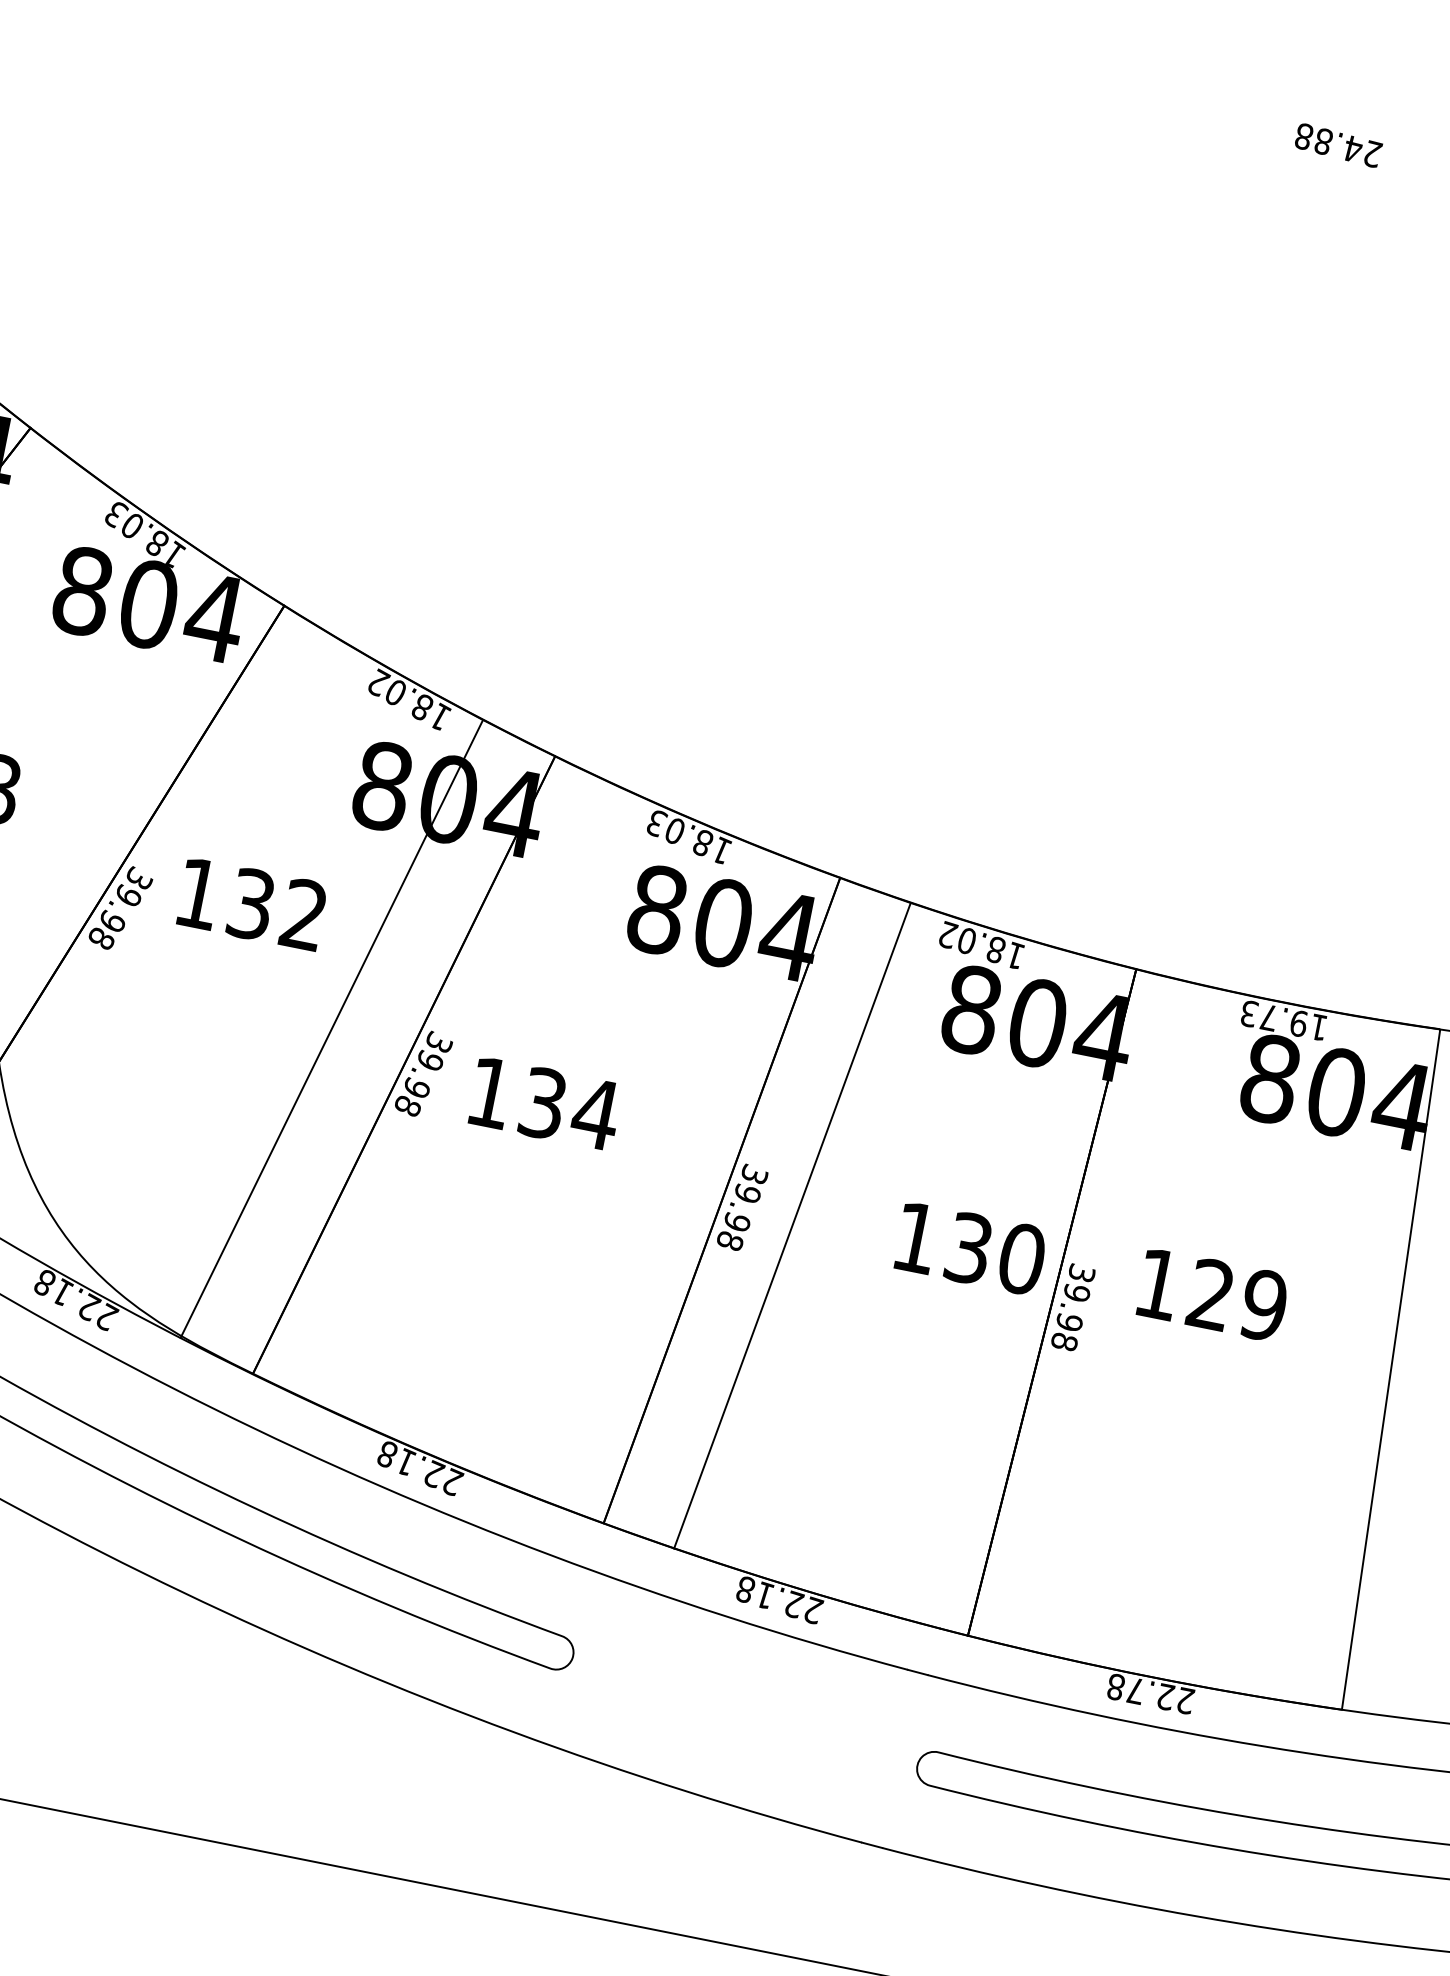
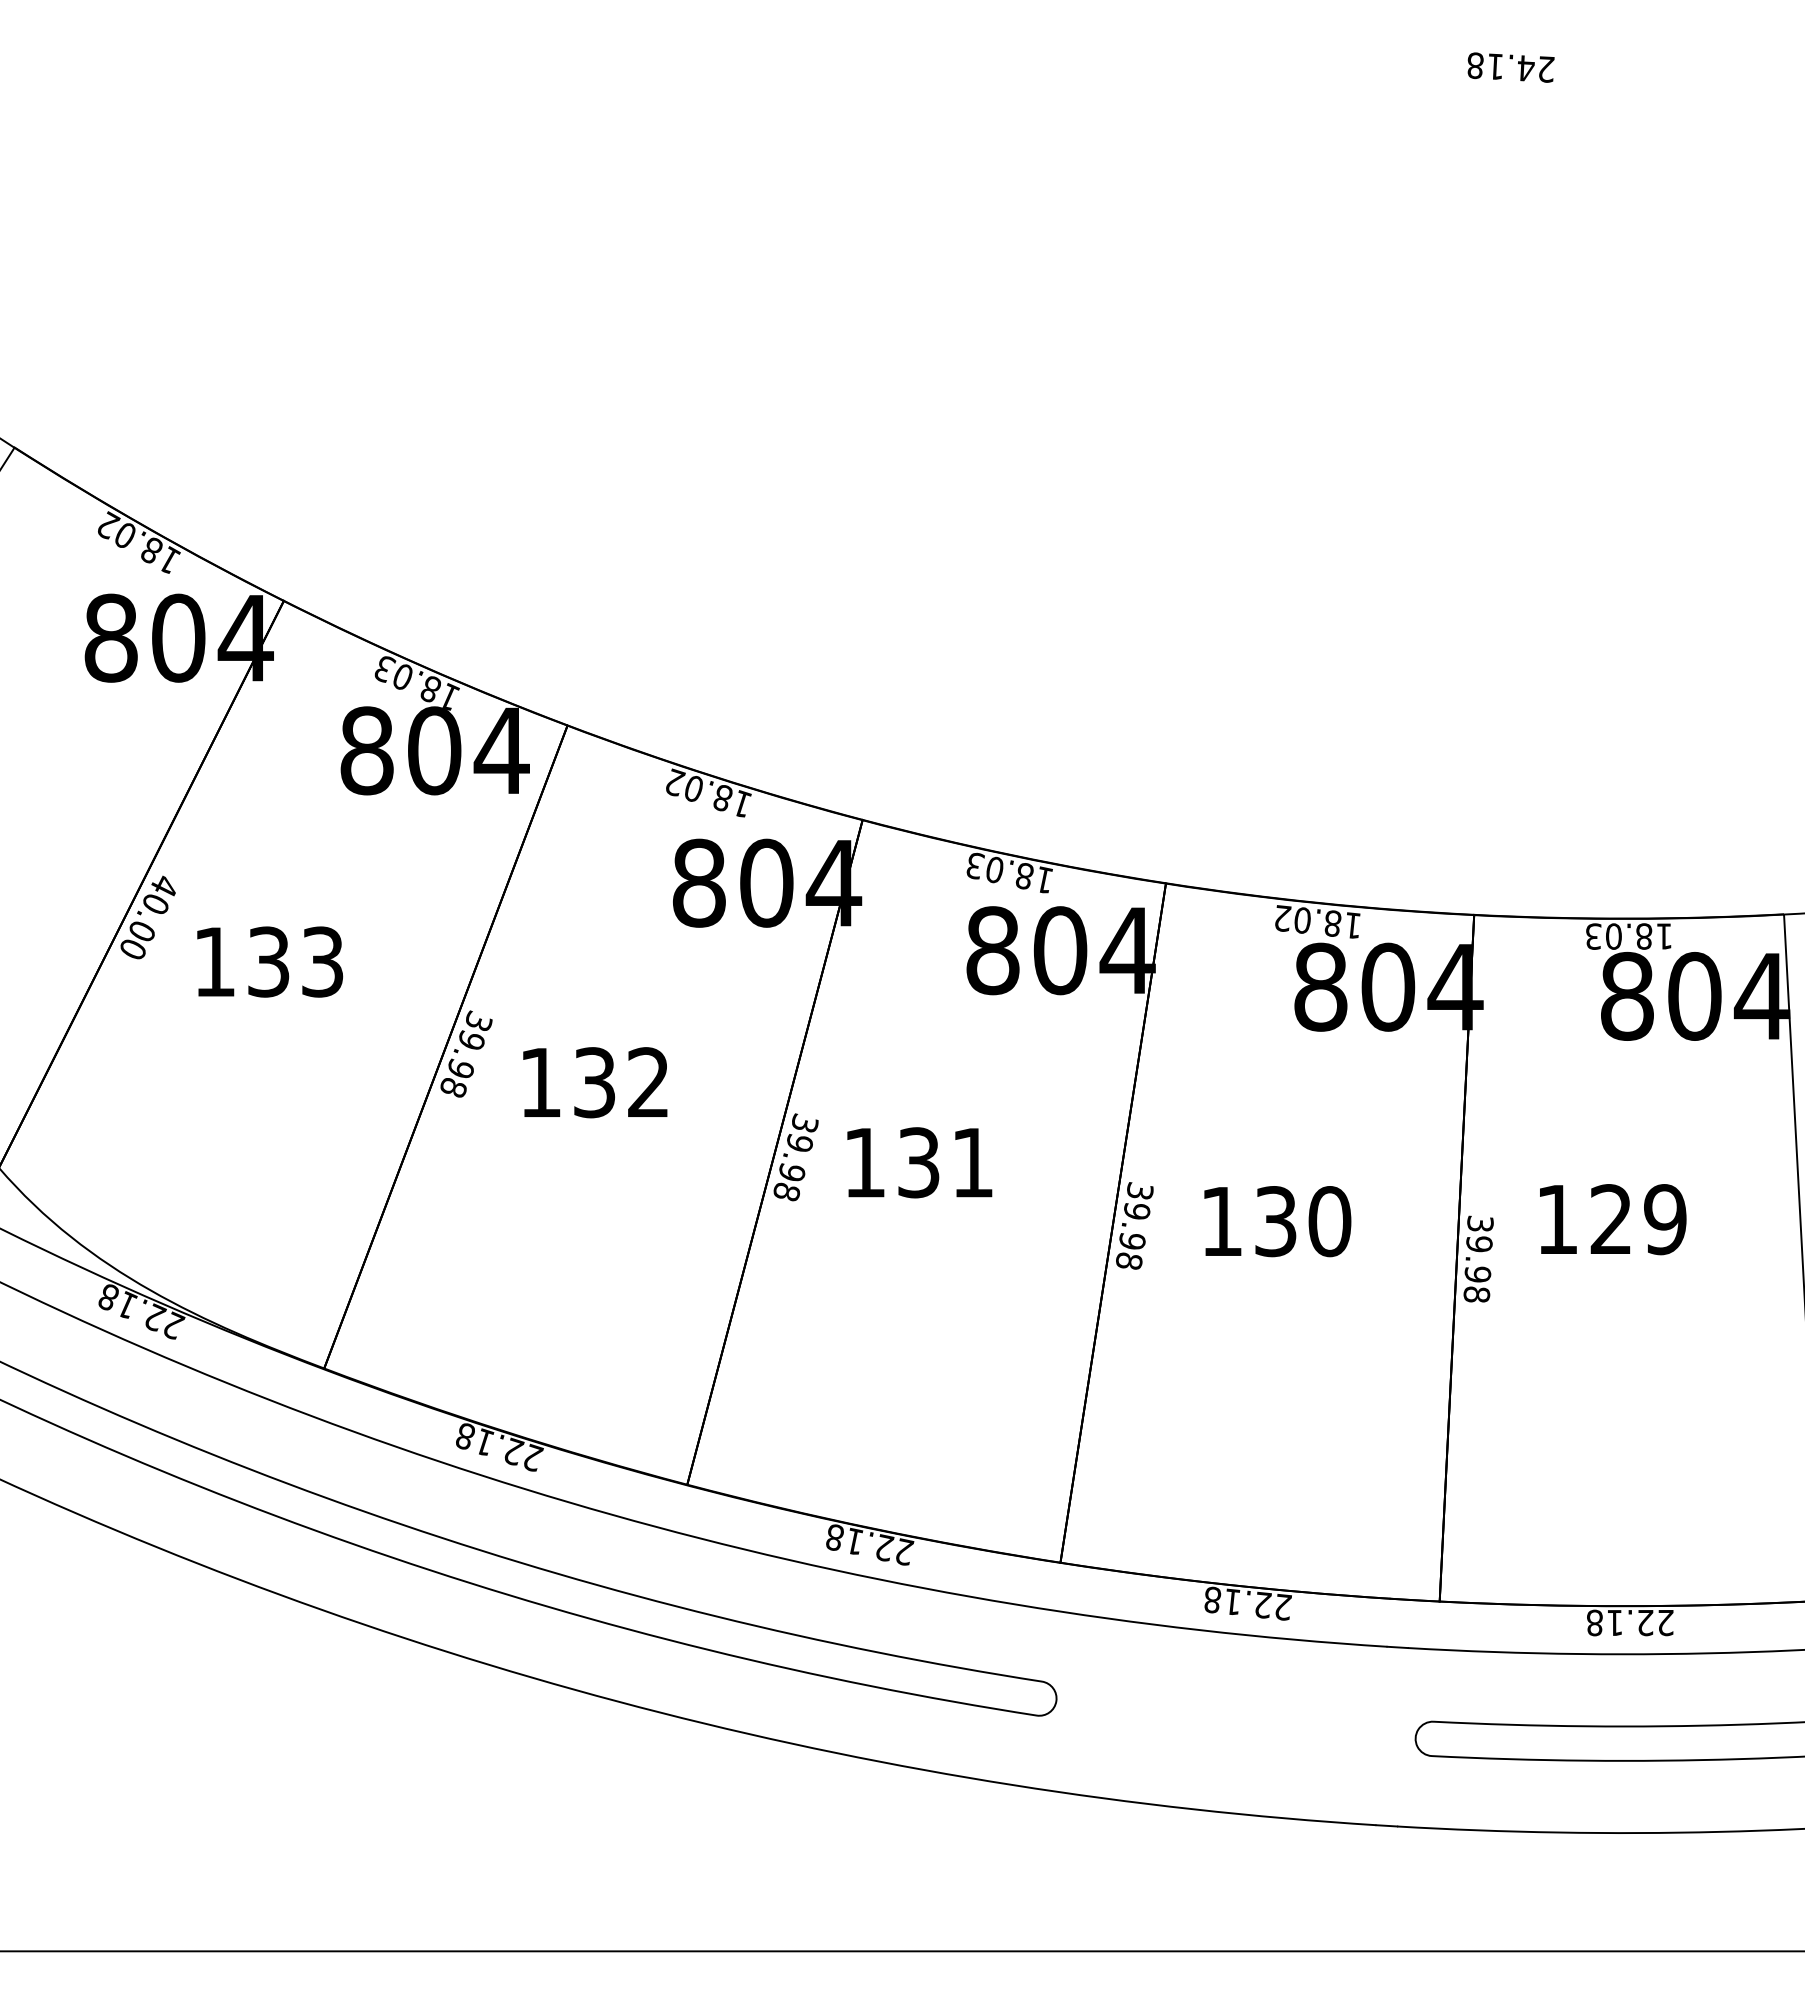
text: (1323, 141) -> (1495, 66), 24.88 -> 24.18
text: (252, 904) -> (595, 1082), moved
text: (1284, 1020) -> (1629, 936), 19.73 -> 18.03
line: (331, 1029) -> (774, 1152), moved
text: (595, 1113) -> (972, 1162), 134 -> 131
line: (791, 1225) -> (1112, 1222), moved
text: (970, 1248) -> (1277, 1221), moved
text: (1135, 1690) -> (1614, 1622), 22.78 -> 22.18

